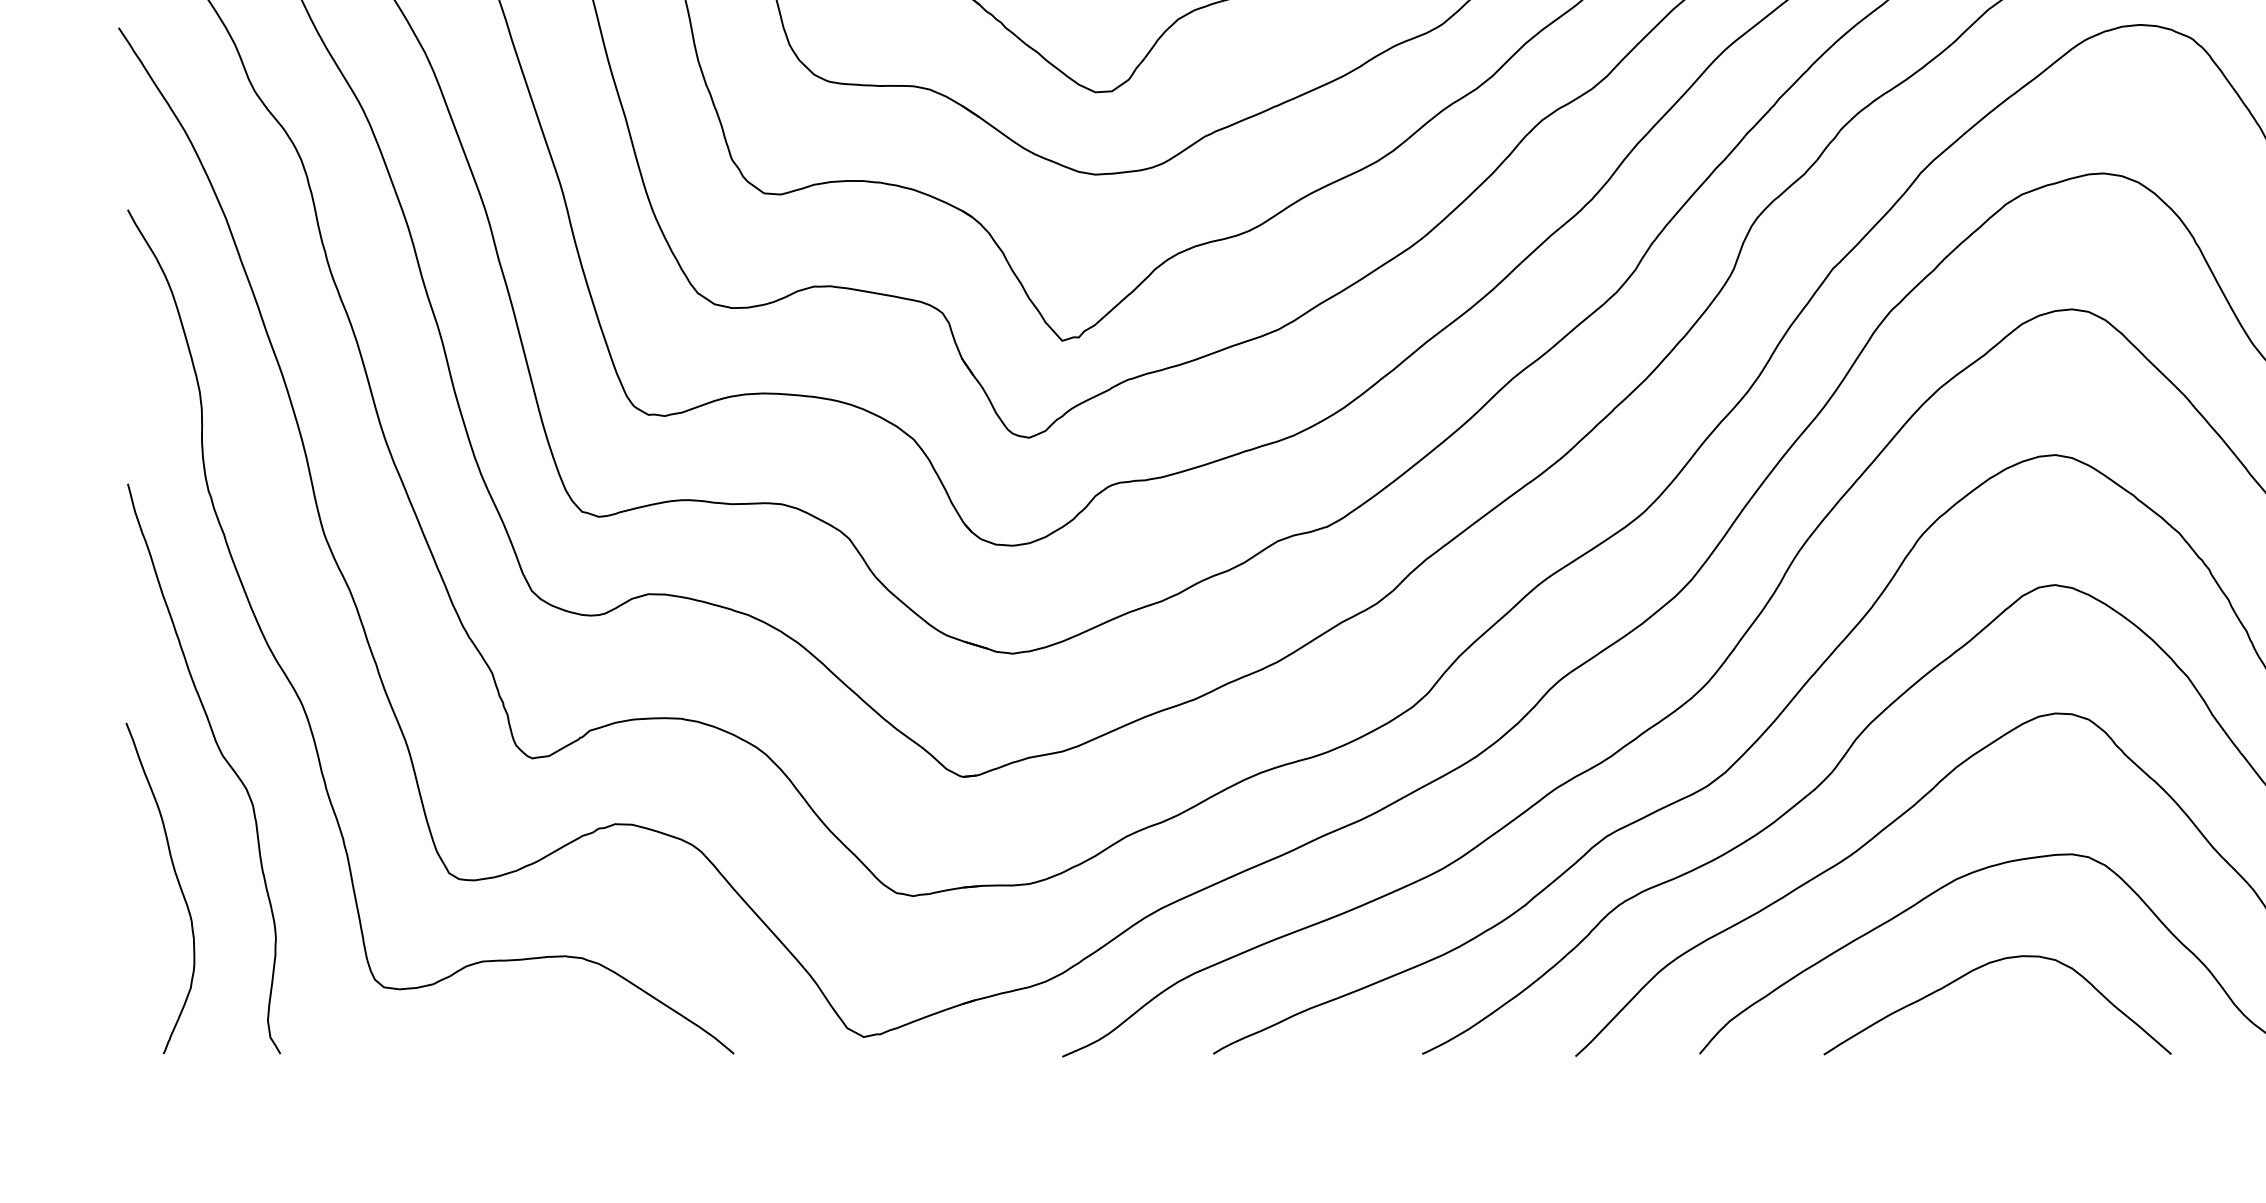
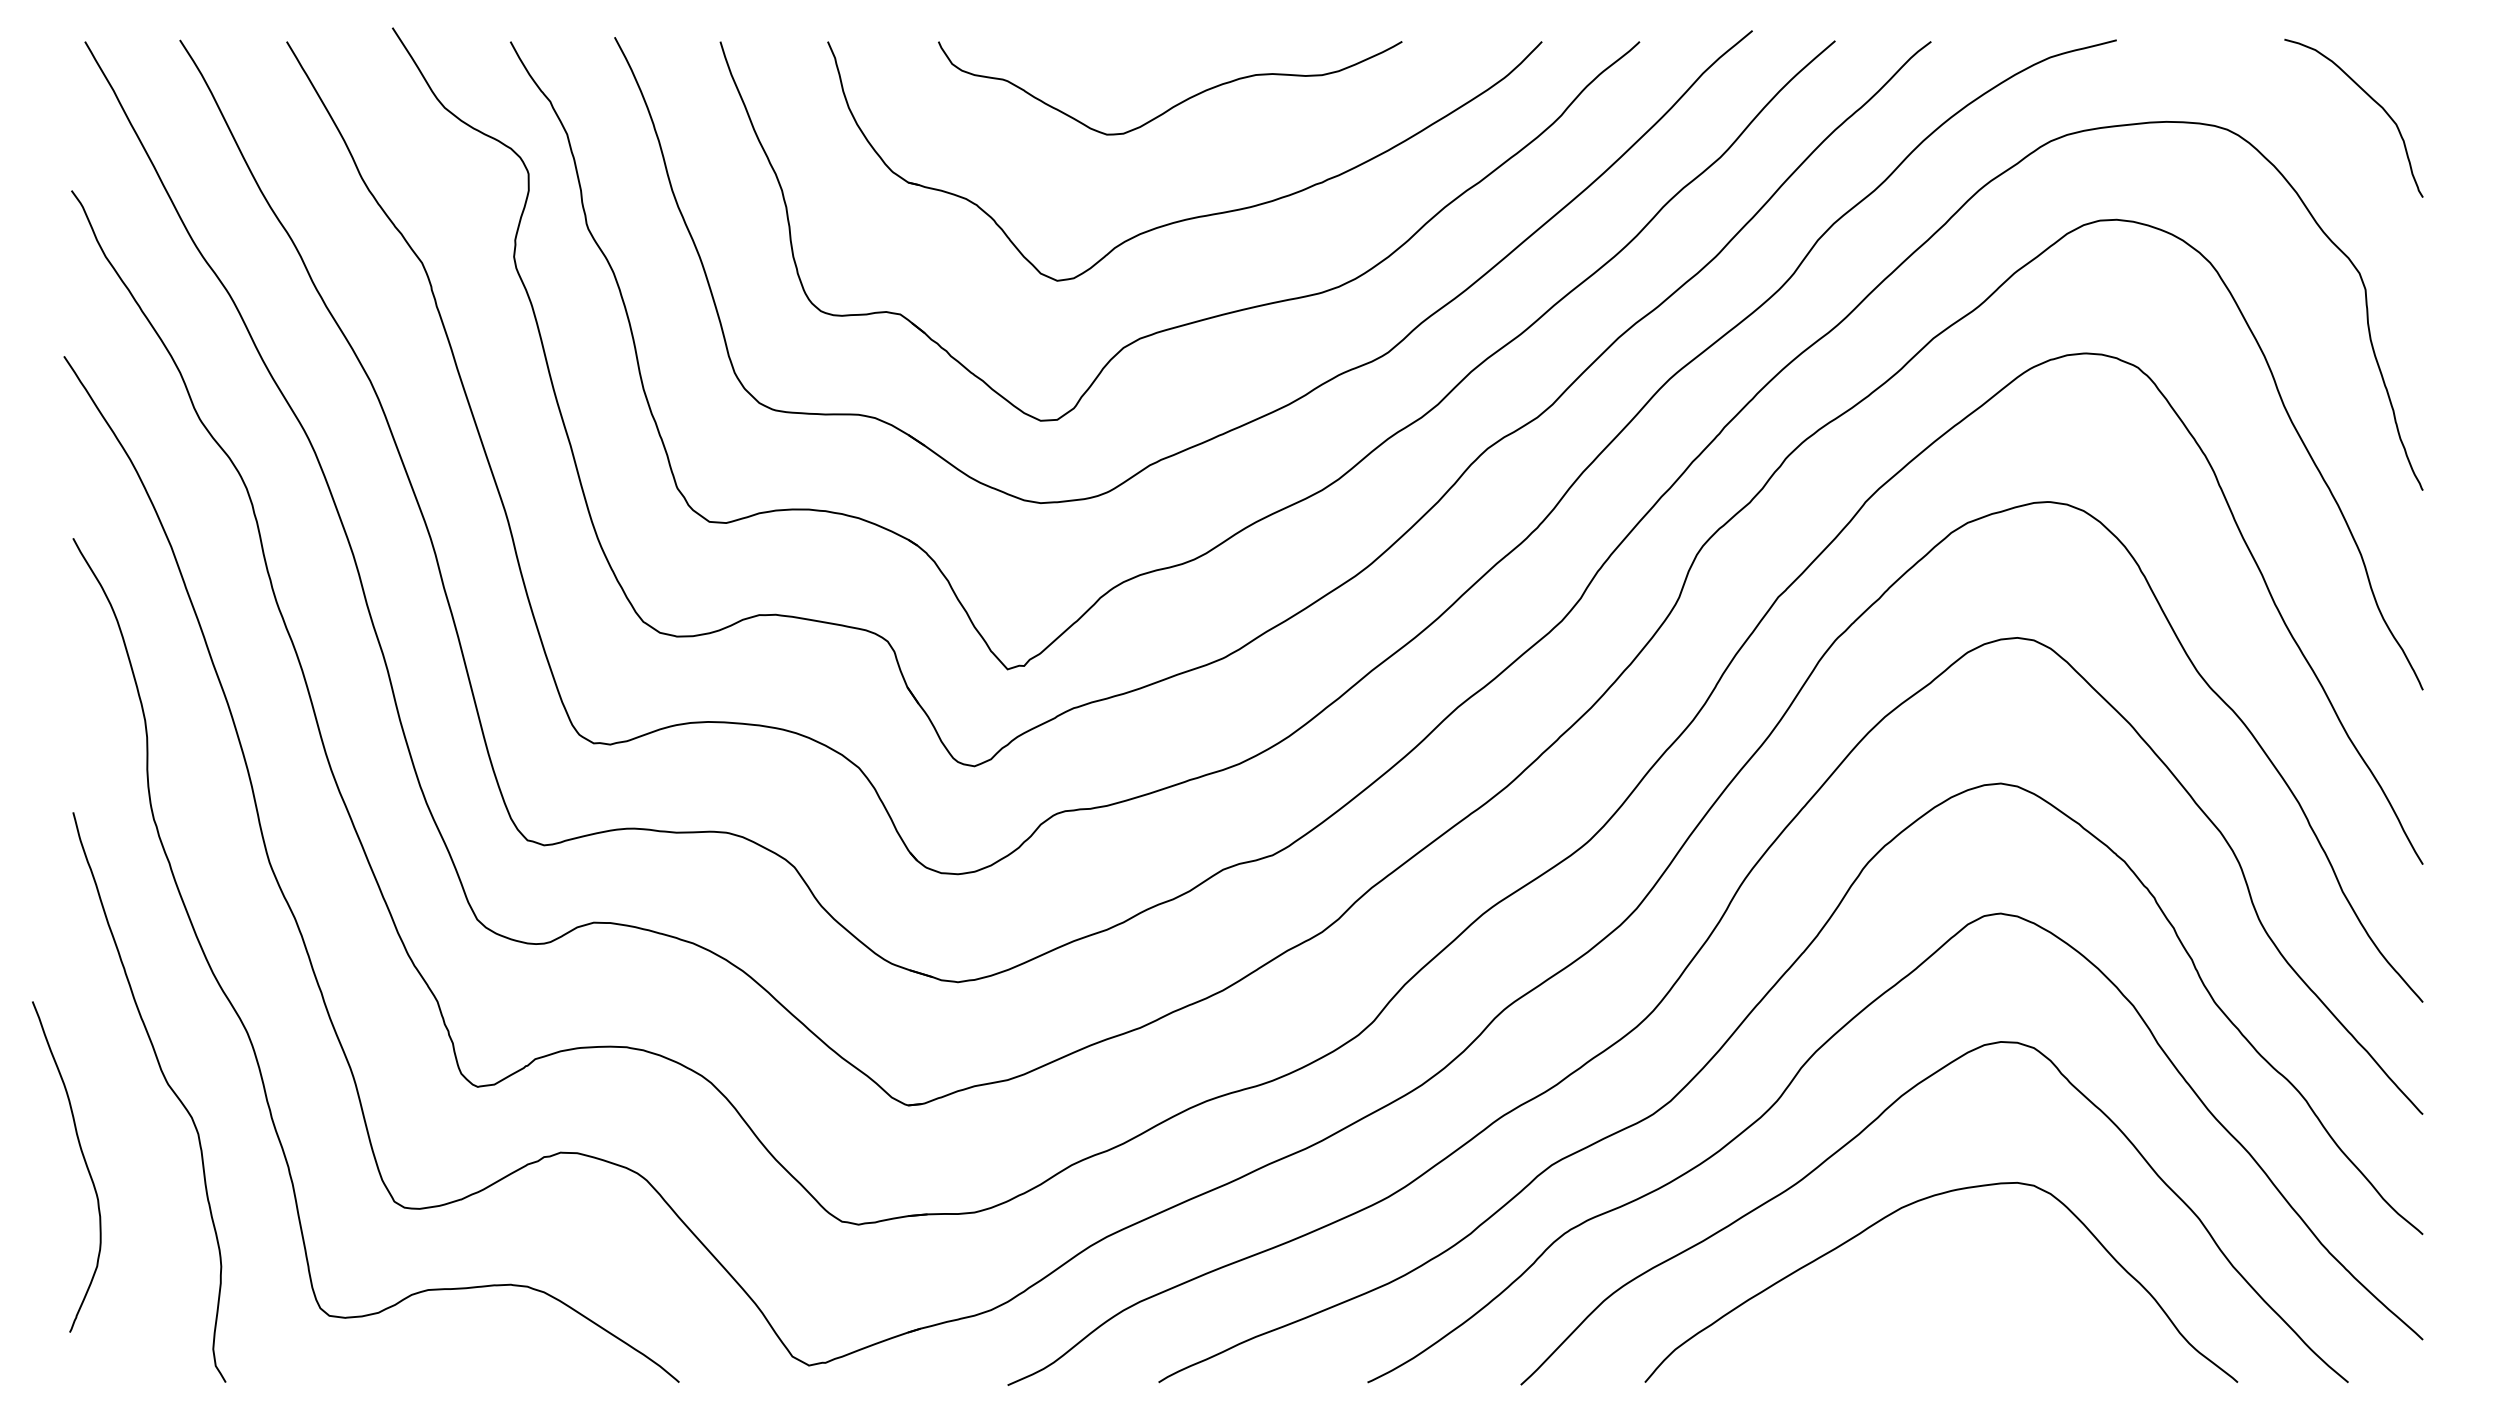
curve: (177, 881) -> (83, 1159), moved
curve: (1979, 969) -> (1924, 1297), removed

